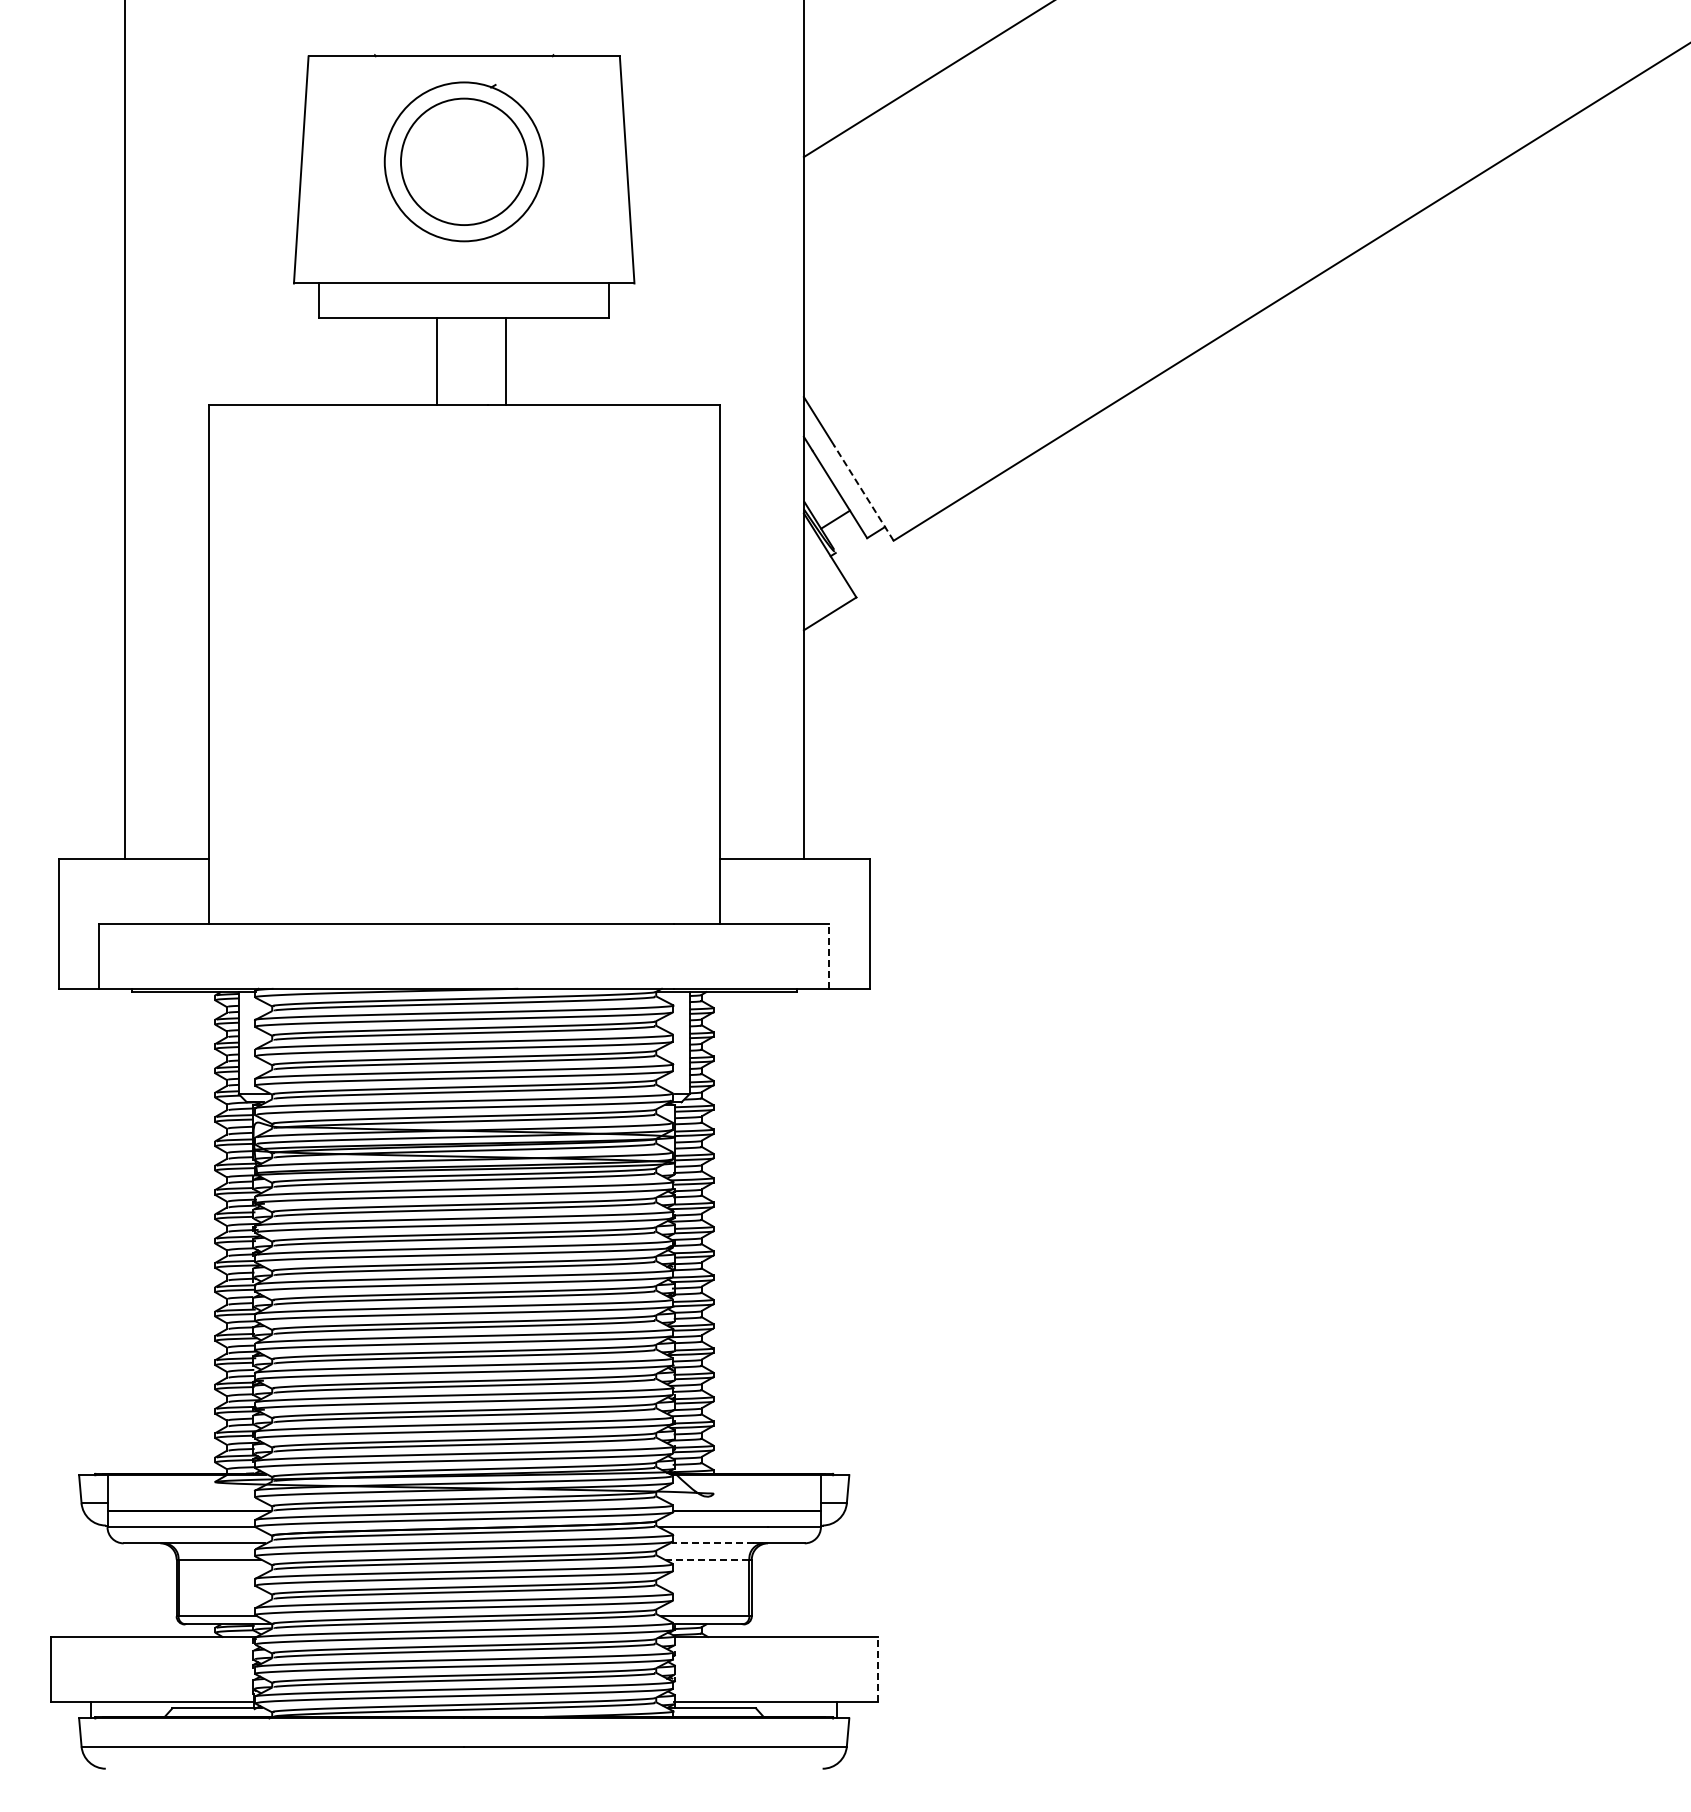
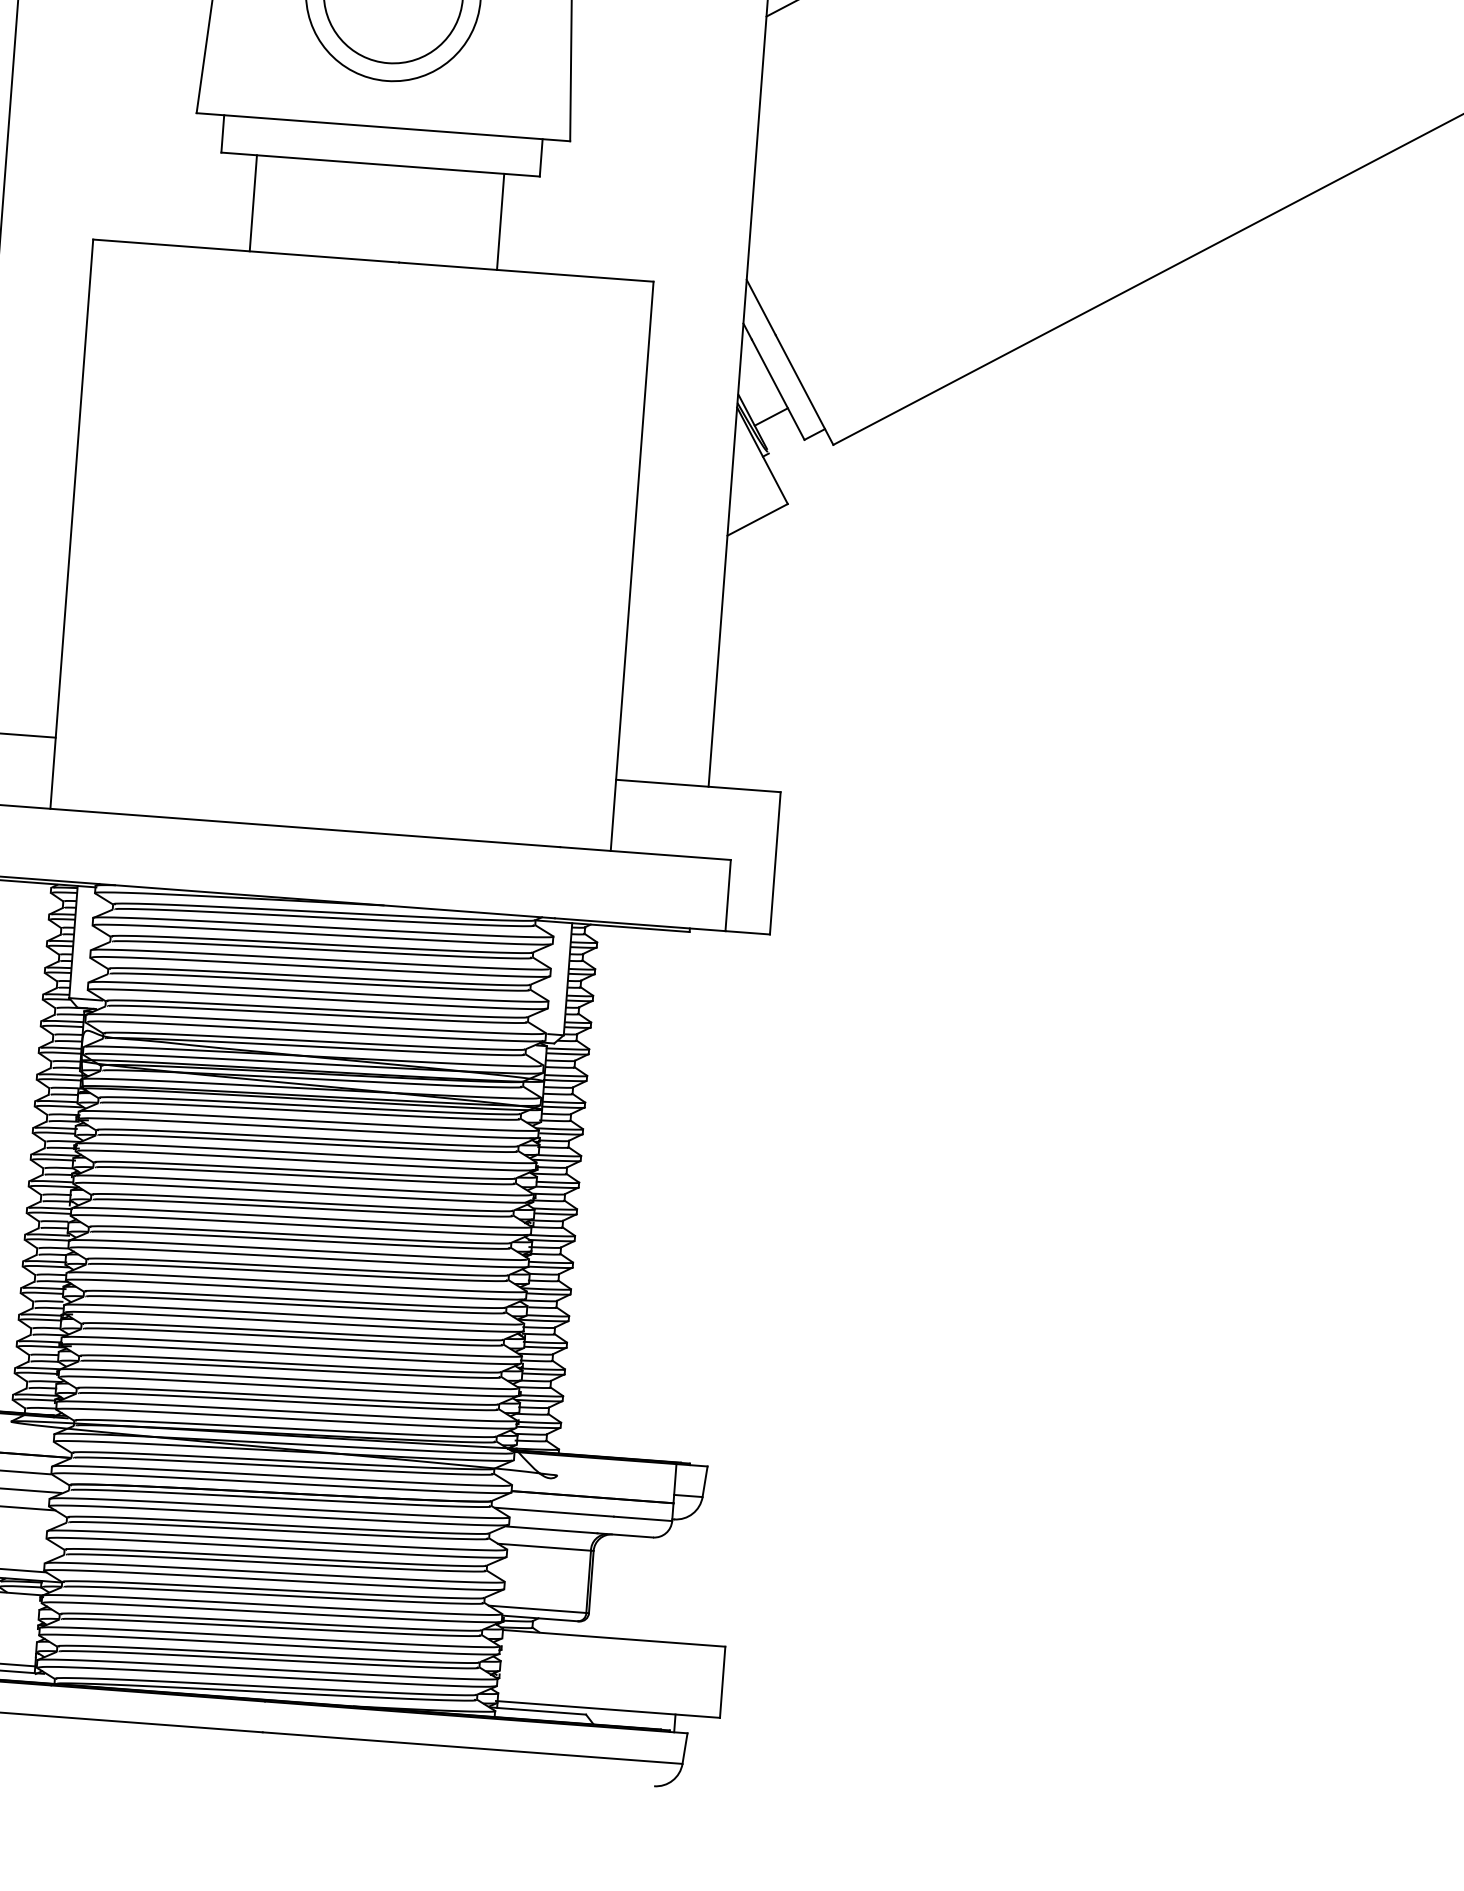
line: (436, 361) -> (253, 203), moved
line: (505, 361) -> (500, 222), moved
line: (863, 492) -> (804, 389), dashed -> solid
line: (829, 955) -> (728, 894), dashed -> solid
line: (712, 1543) -> (551, 1530), dashed -> solid
line: (706, 1559) -> (543, 1547), dashed -> solid
line: (877, 1669) -> (722, 1681), dashed -> solid

